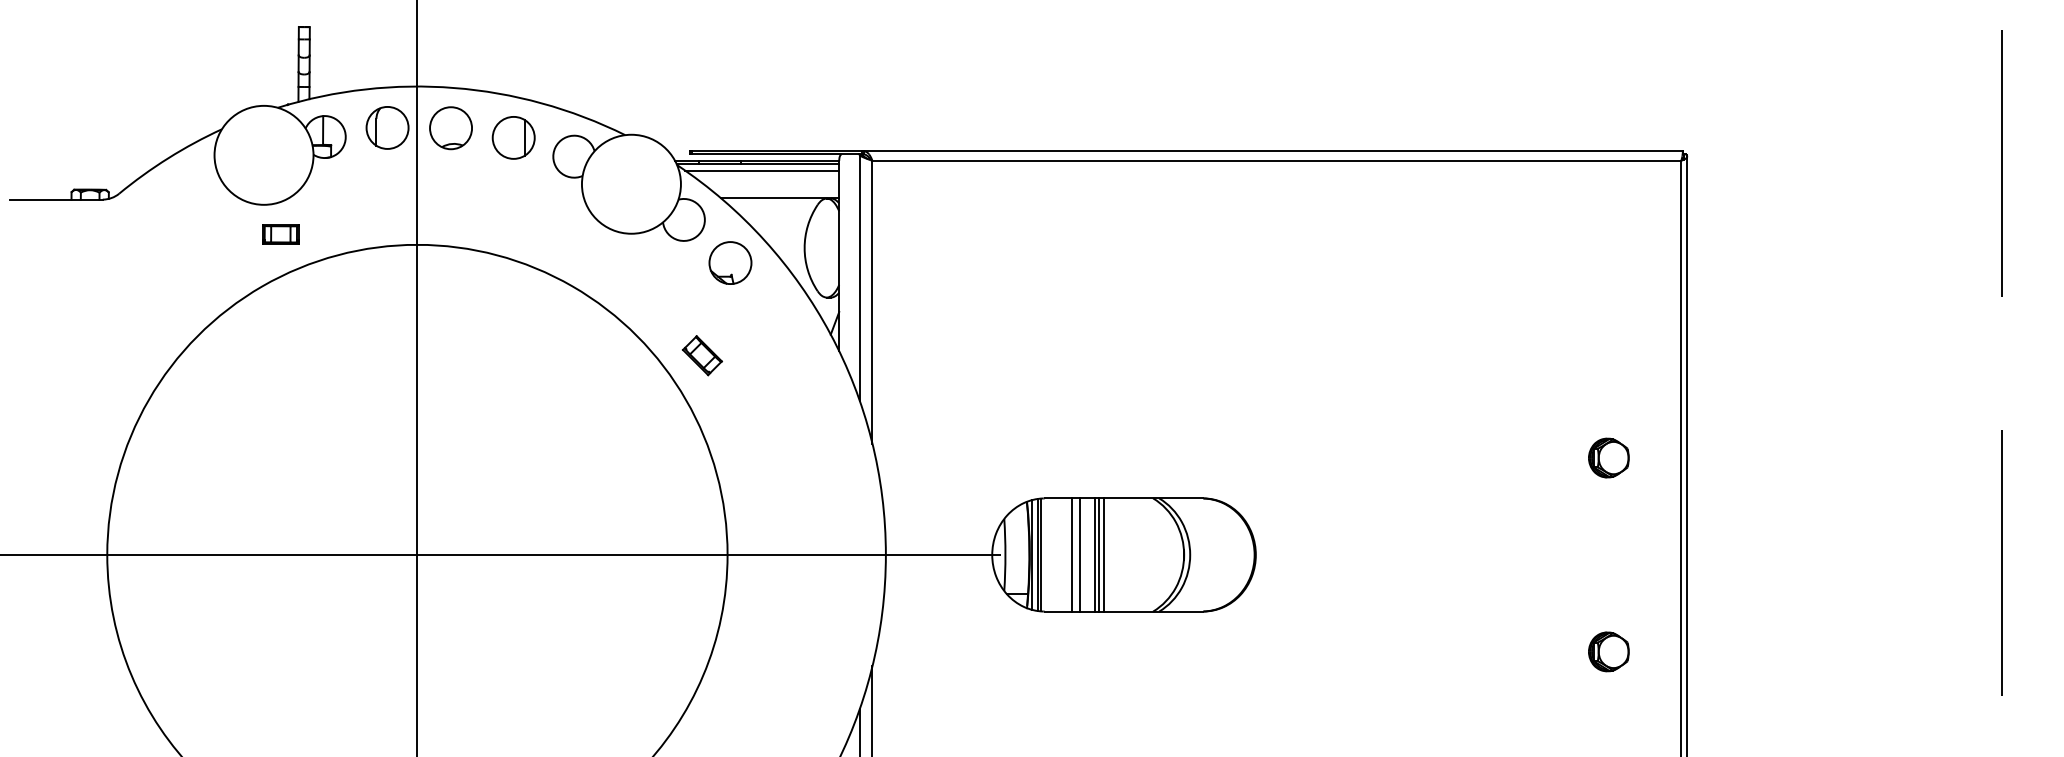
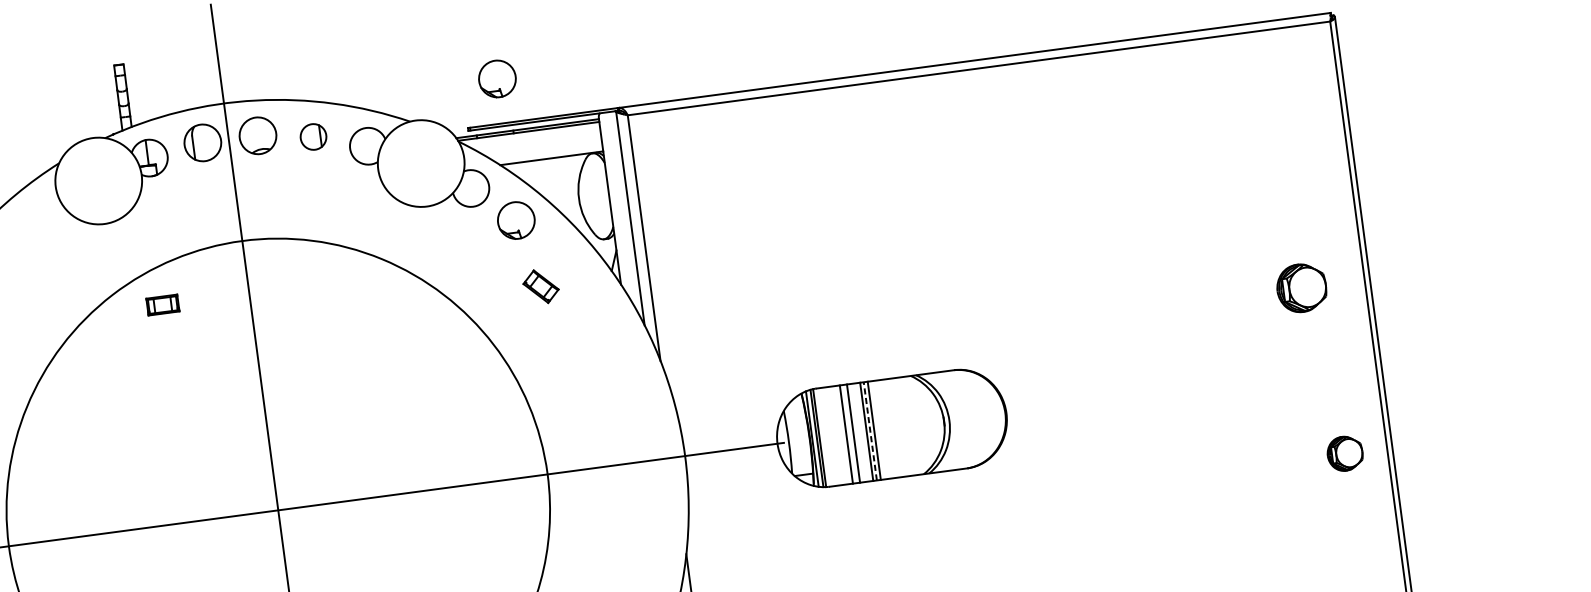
part: (730, 99) -> (497, 78), added
part: (513, 137) -> (313, 136), size x0.7
line: (762, 170) -> (533, 136), removed
part: (280, 234) -> (162, 305), moved
part: (702, 355) -> (541, 286), moved
part: (1608, 457) -> (1301, 287), size x1.4
line: (1099, 554) -> (870, 430), solid -> dashed
part: (1608, 651) -> (1344, 453), moved

